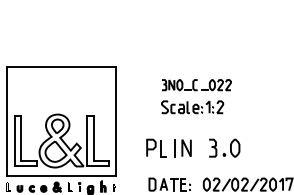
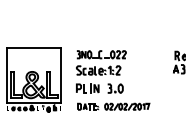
part: (196, 95) -> (101, 62), size x1.43

